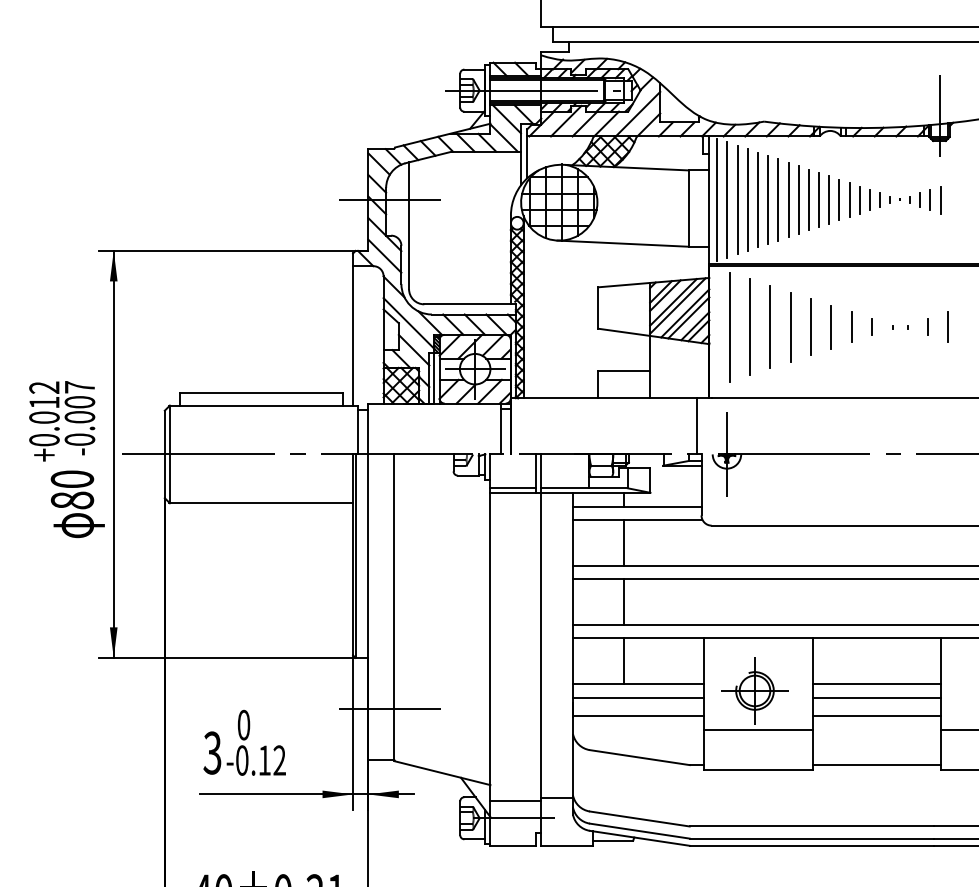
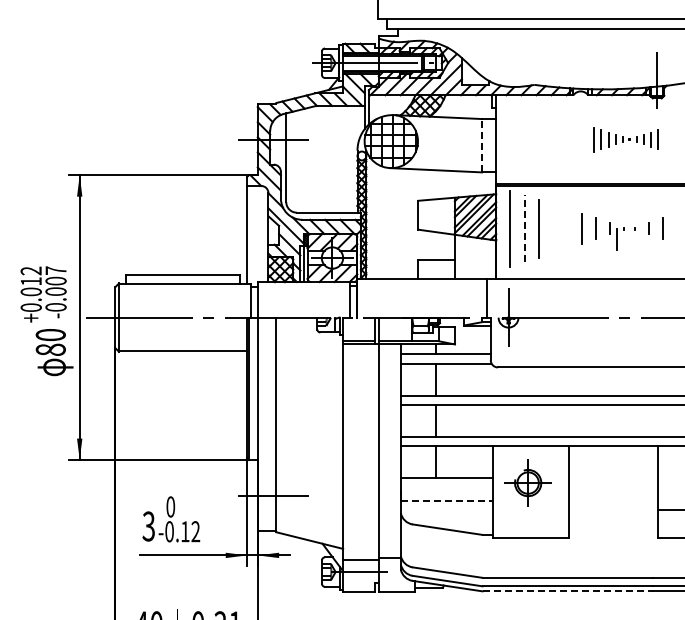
line: (716, 199) -> (501, 139), removed
line: (726, 199) -> (508, 139), removed
line: (738, 199) -> (516, 139), removed
line: (748, 199) -> (523, 139), removed
line: (758, 199) -> (530, 139), removed
line: (768, 199) -> (537, 139), removed
line: (778, 199) -> (544, 139), removed
line: (788, 199) -> (551, 139), removed
line: (798, 199) -> (558, 139), removed
line: (808, 199) -> (565, 139), removed
line: (818, 199) -> (572, 139), removed
line: (829, 199) -> (580, 139), removed
line: (839, 199) -> (587, 139), removed
line: (689, 208) -> (482, 145), solid -> dashed
line: (749, 326) -> (524, 228), solid -> dashed
line: (789, 326) -> (552, 228), removed
line: (811, 326) -> (567, 228), removed
line: (881, 342) -> (616, 239), added
line: (877, 684) -> (613, 478), removed
line: (638, 697) -> (446, 487), removed
line: (877, 697) -> (613, 487), removed
line: (638, 715) -> (446, 500), solid -> dashed
line: (877, 715) -> (613, 500), removed
line: (758, 730) -> (530, 510), removed
line: (877, 764) -> (613, 534), removed
line: (812, 846) -> (568, 591), solid -> dashed

